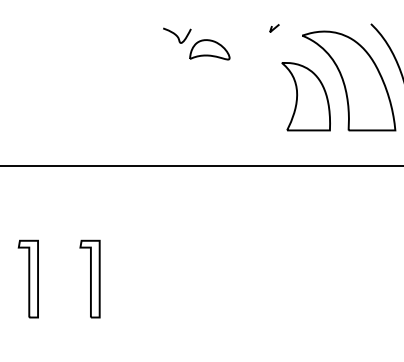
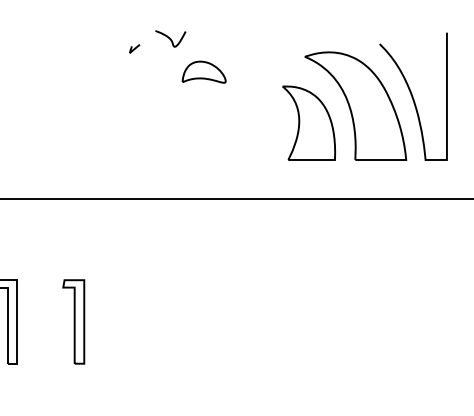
line: (274, 28) -> (134, 48), moved
curve: (177, 35) -> (170, 38), moved

